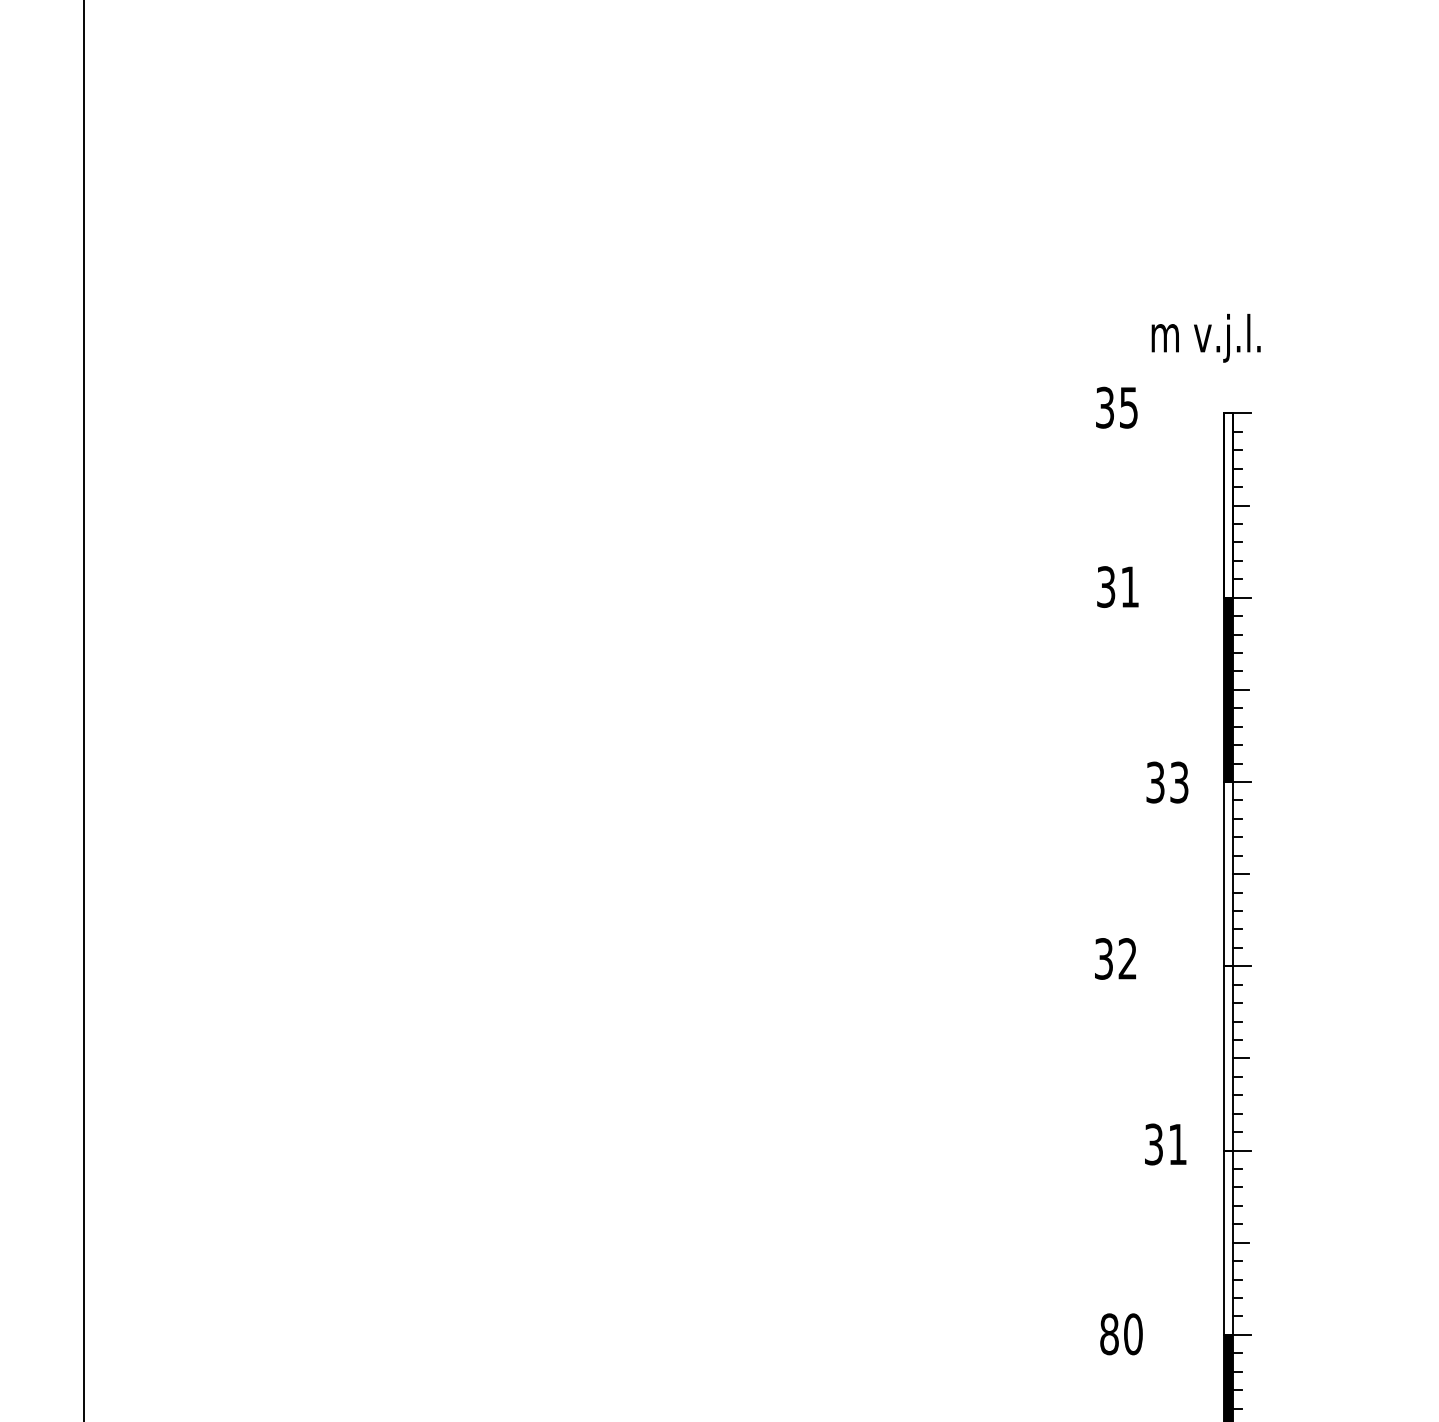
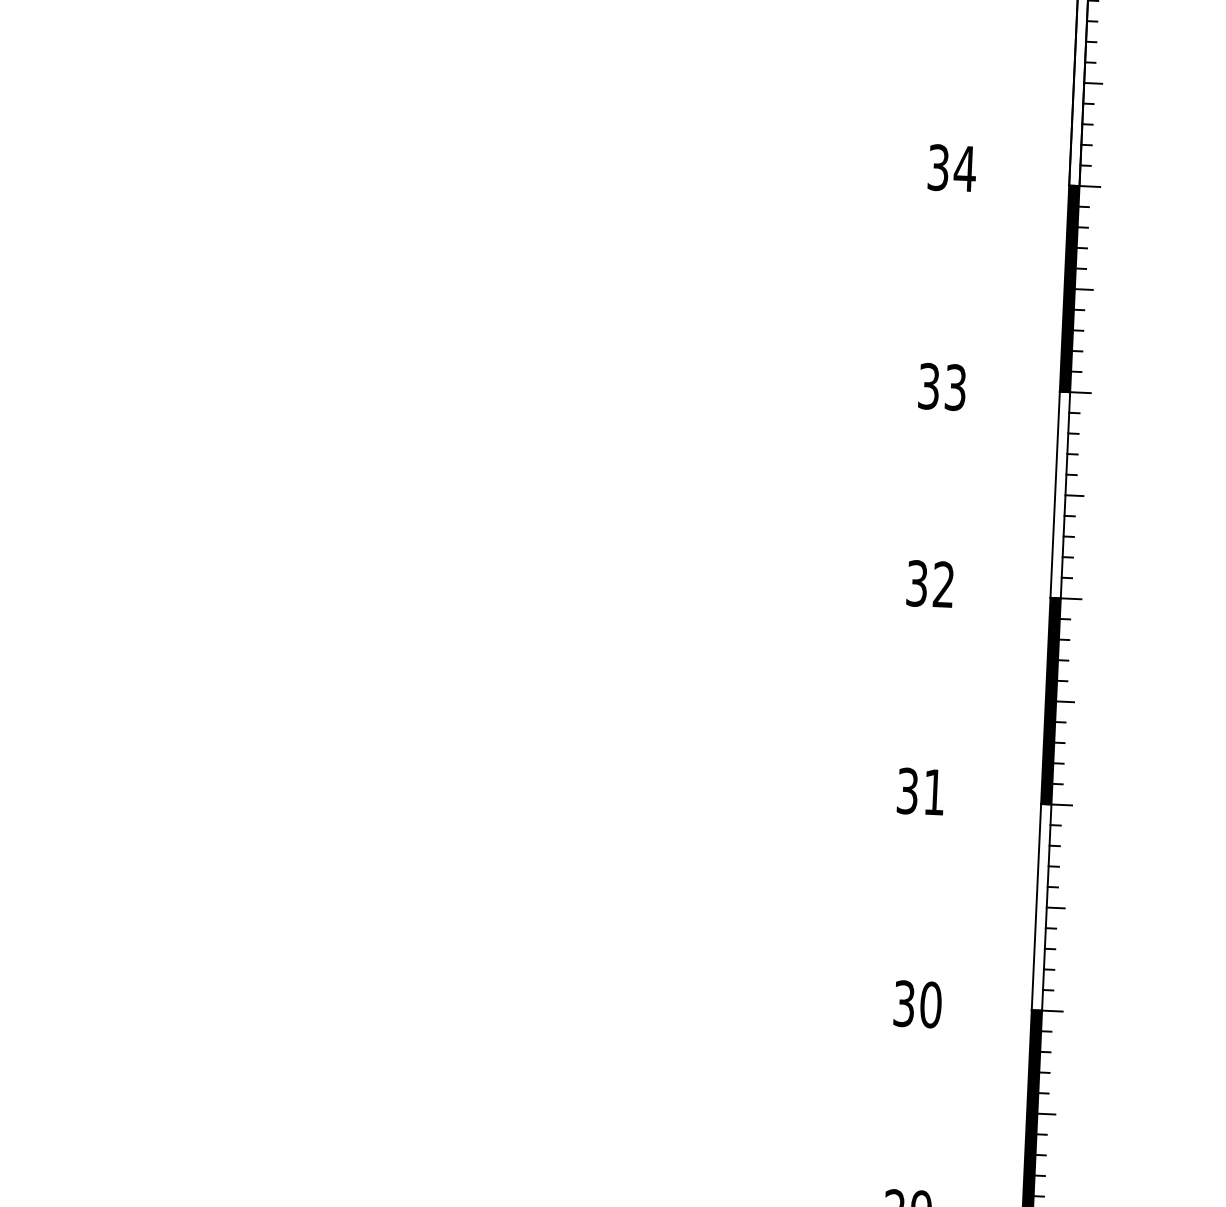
text: (1129, 586) -> (964, 168), 31 -> 34
text: (1167, 782) -> (942, 386), moved
fill: (1227, 1058) -> (1050, 701), added
text: (1165, 1144) -> (920, 791), moved
text: (1109, 1334) -> (904, 1003), 80 -> 30

